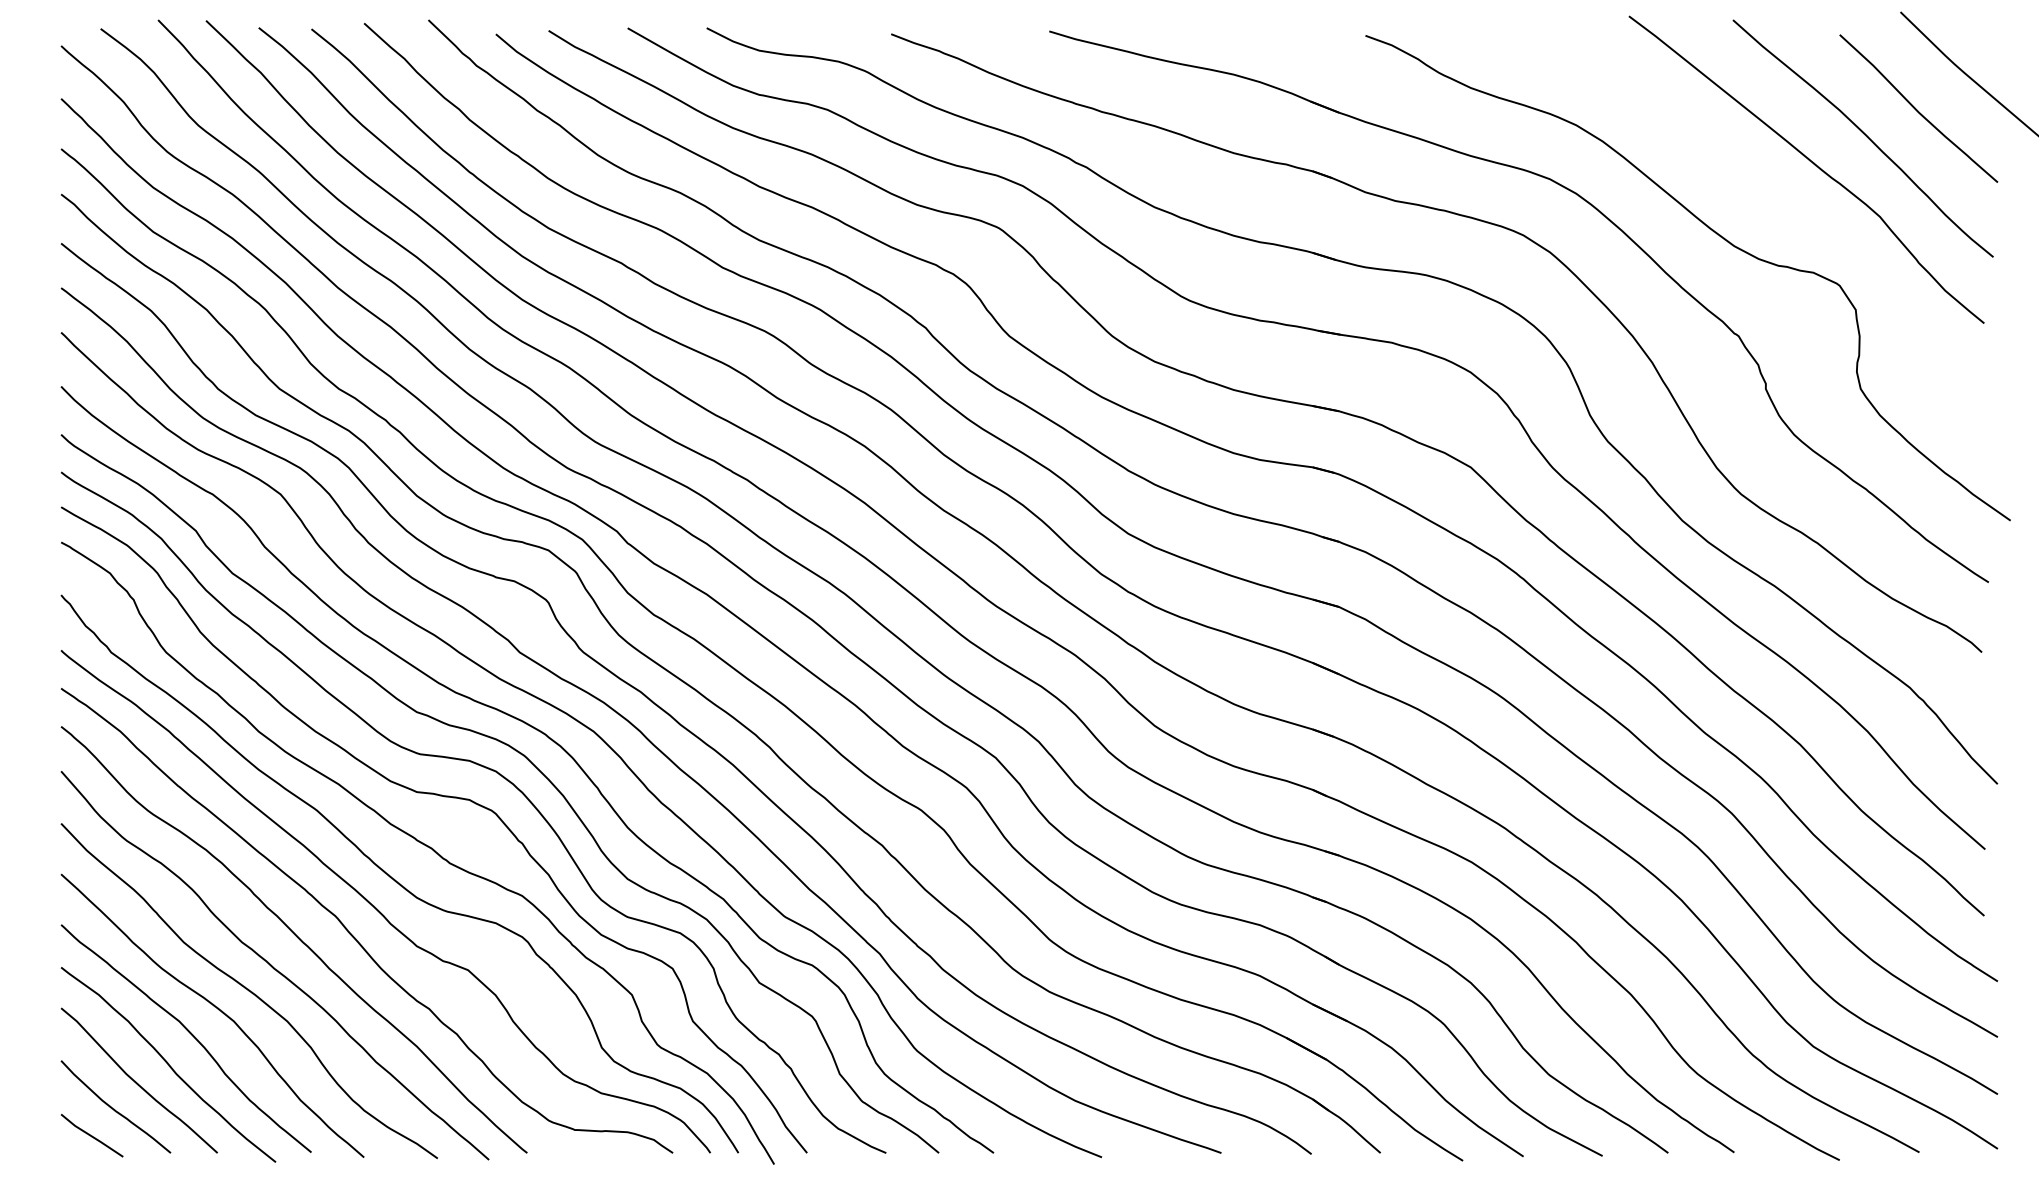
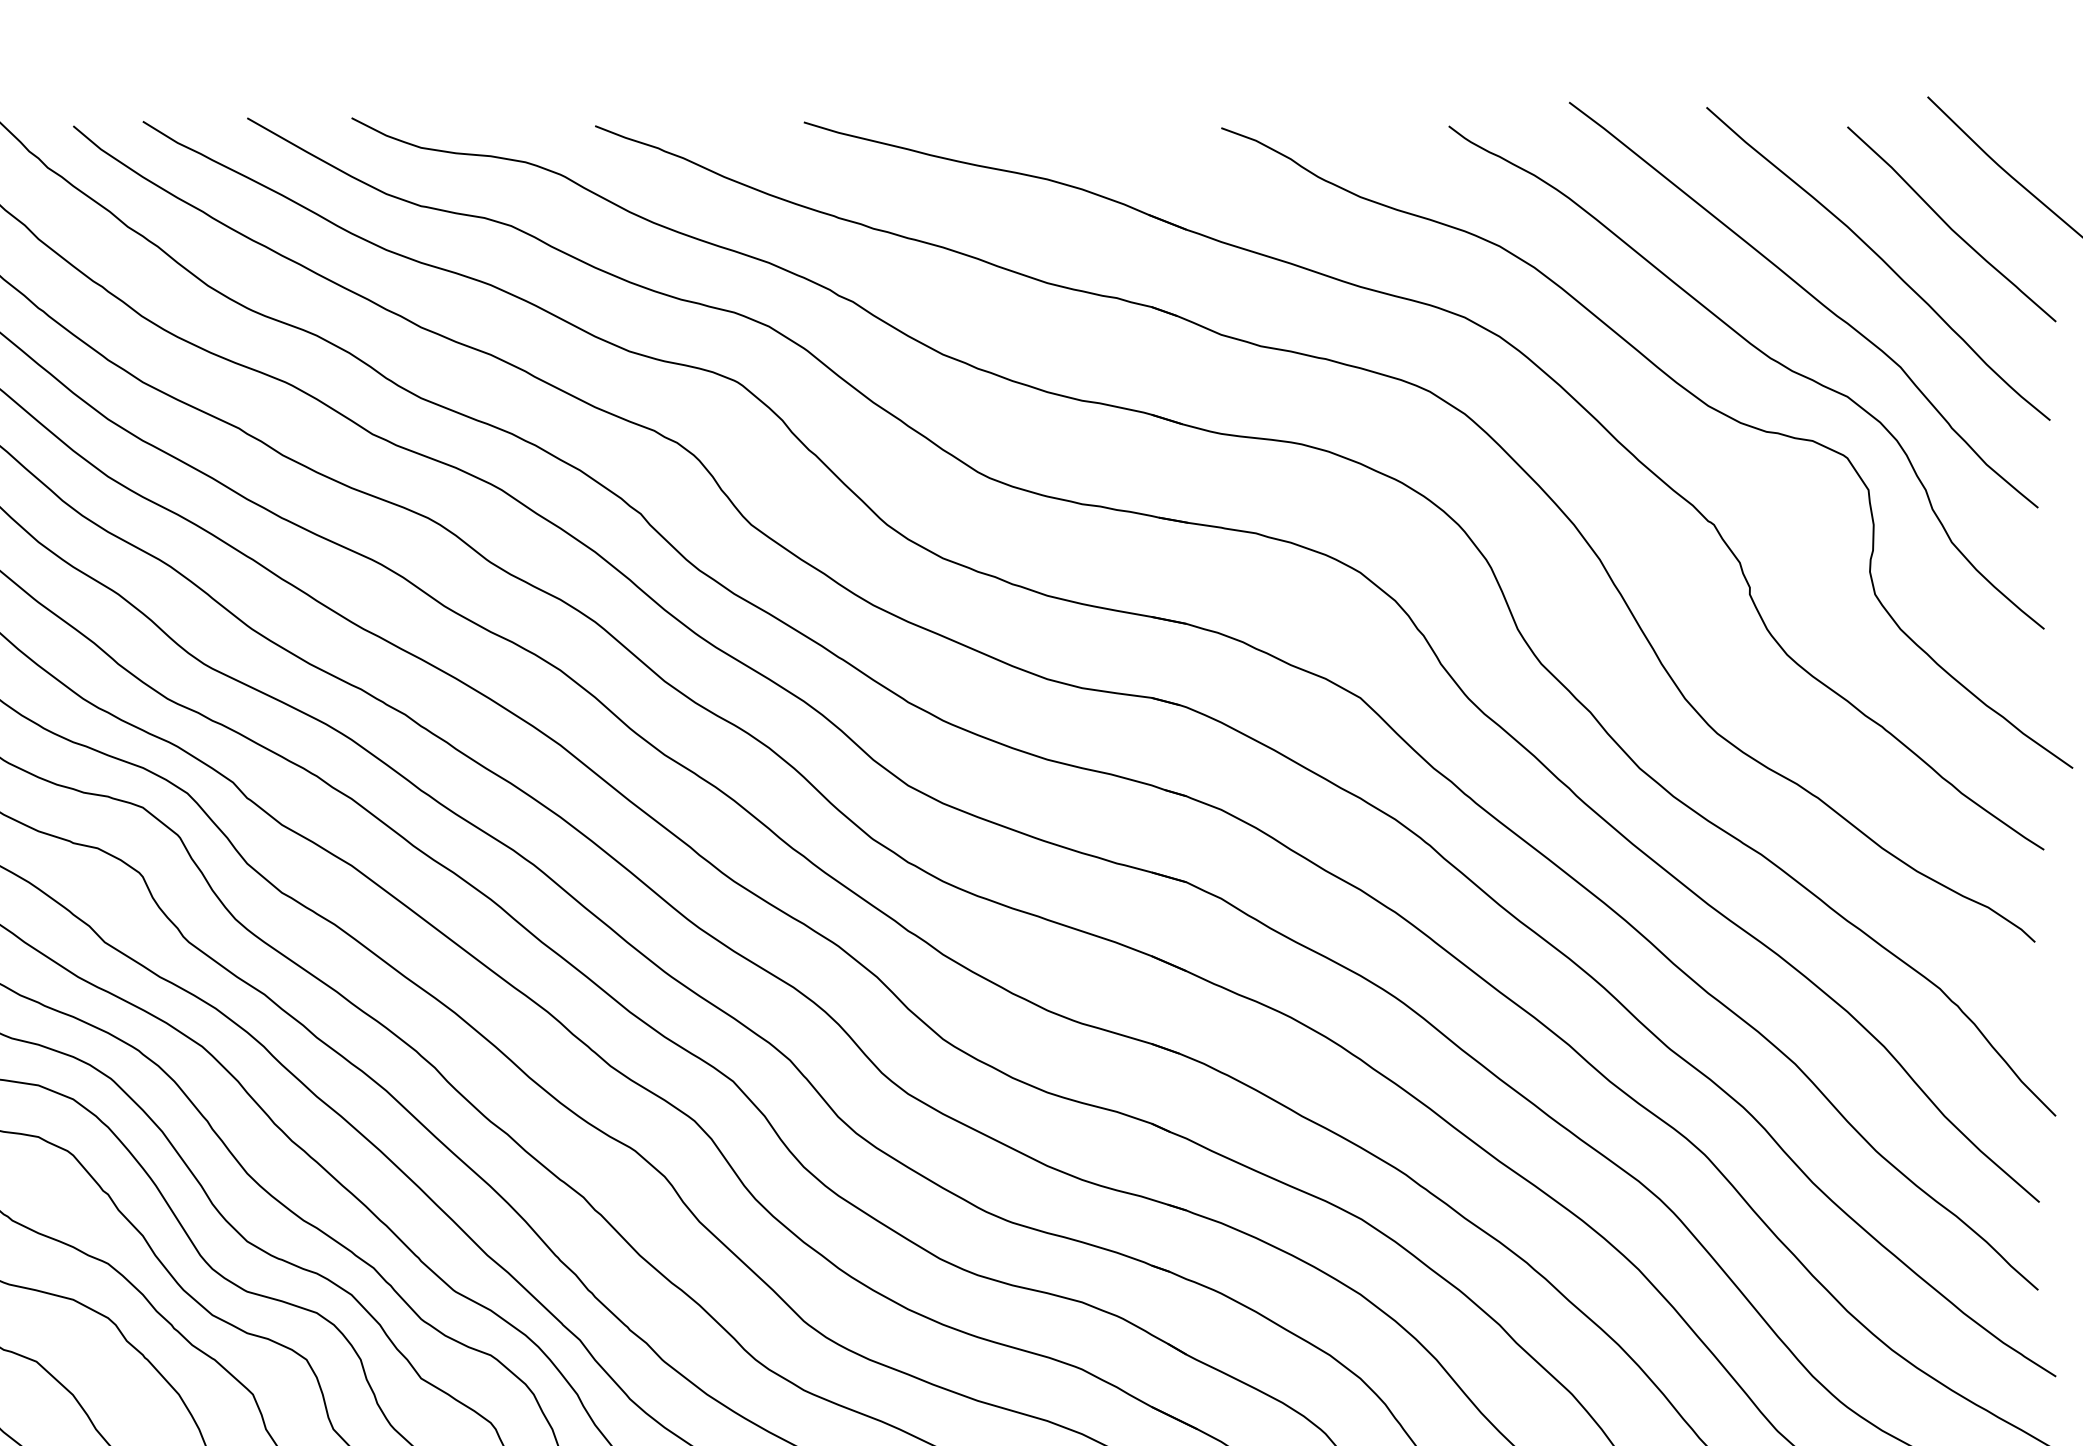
curve: (1774, 206) -> (1761, 353), added

